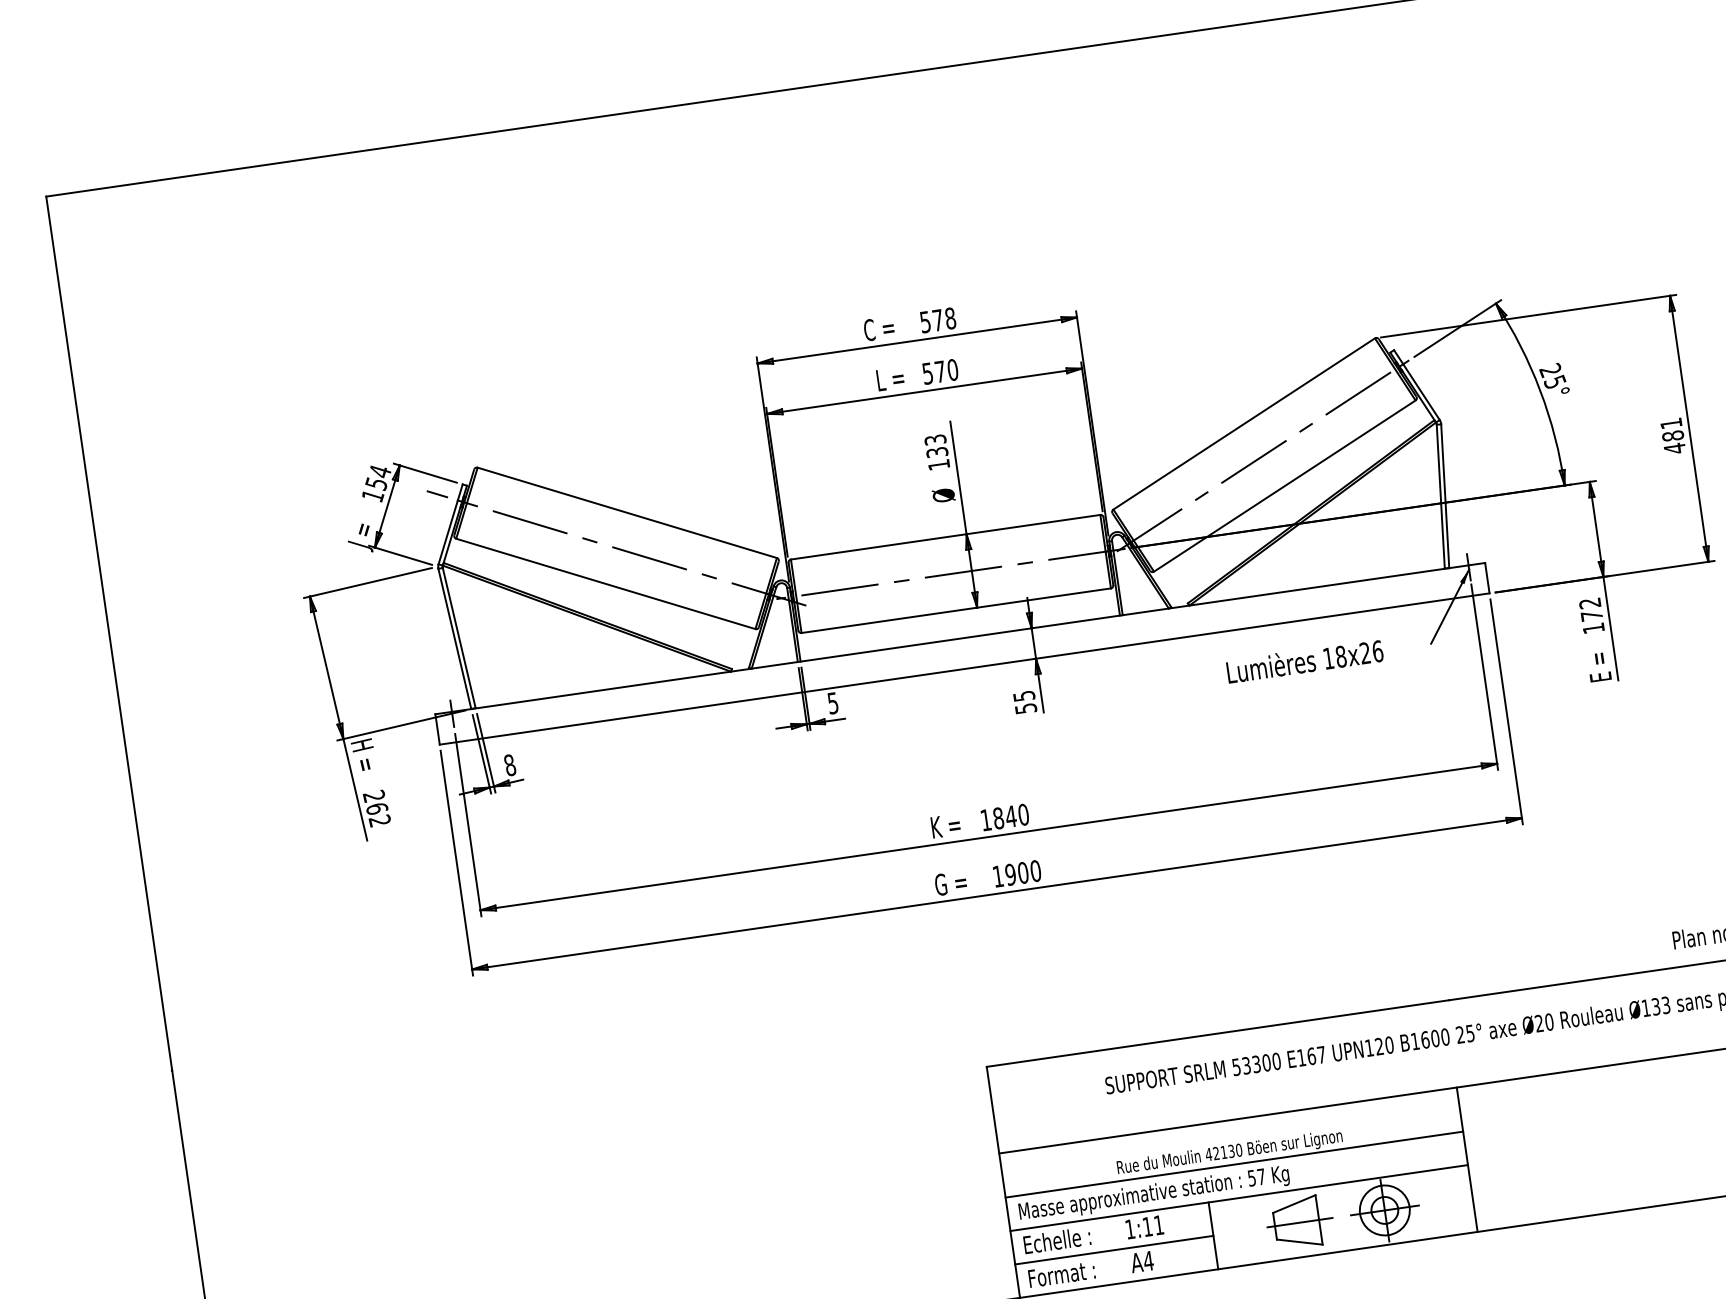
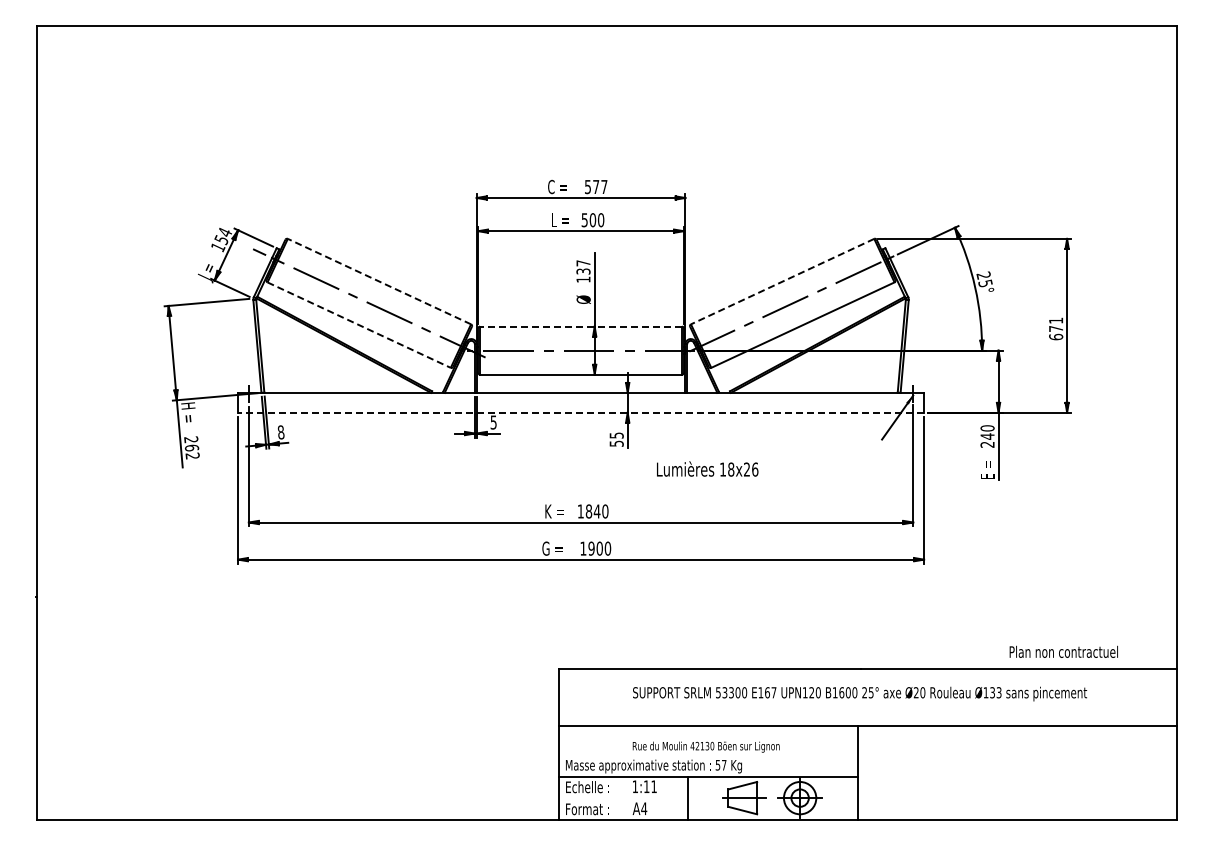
text: (950, 317) -> (604, 186), 578 -> 577
text: (939, 372) -> (592, 220), 570 -> 500
line: (1243, 423) -> (782, 281), solid -> dashed
text: (935, 440) -> (583, 263), 133 -> 137
text: (1674, 441) -> (1056, 332), 481 -> 671
line: (627, 512) -> (379, 281), solid -> dashed
line: (944, 537) -> (580, 326), solid -> dashed
line: (606, 584) -> (359, 325), solid -> dashed
text: (1591, 615) -> (987, 436), 172 -> 240
text: (1304, 660) -> (707, 468), moved
line: (963, 668) -> (580, 412), solid -> dashed
line: (1233, 1164) -> (707, 754), removed
line: (1114, 1249) -> (623, 798), removed

